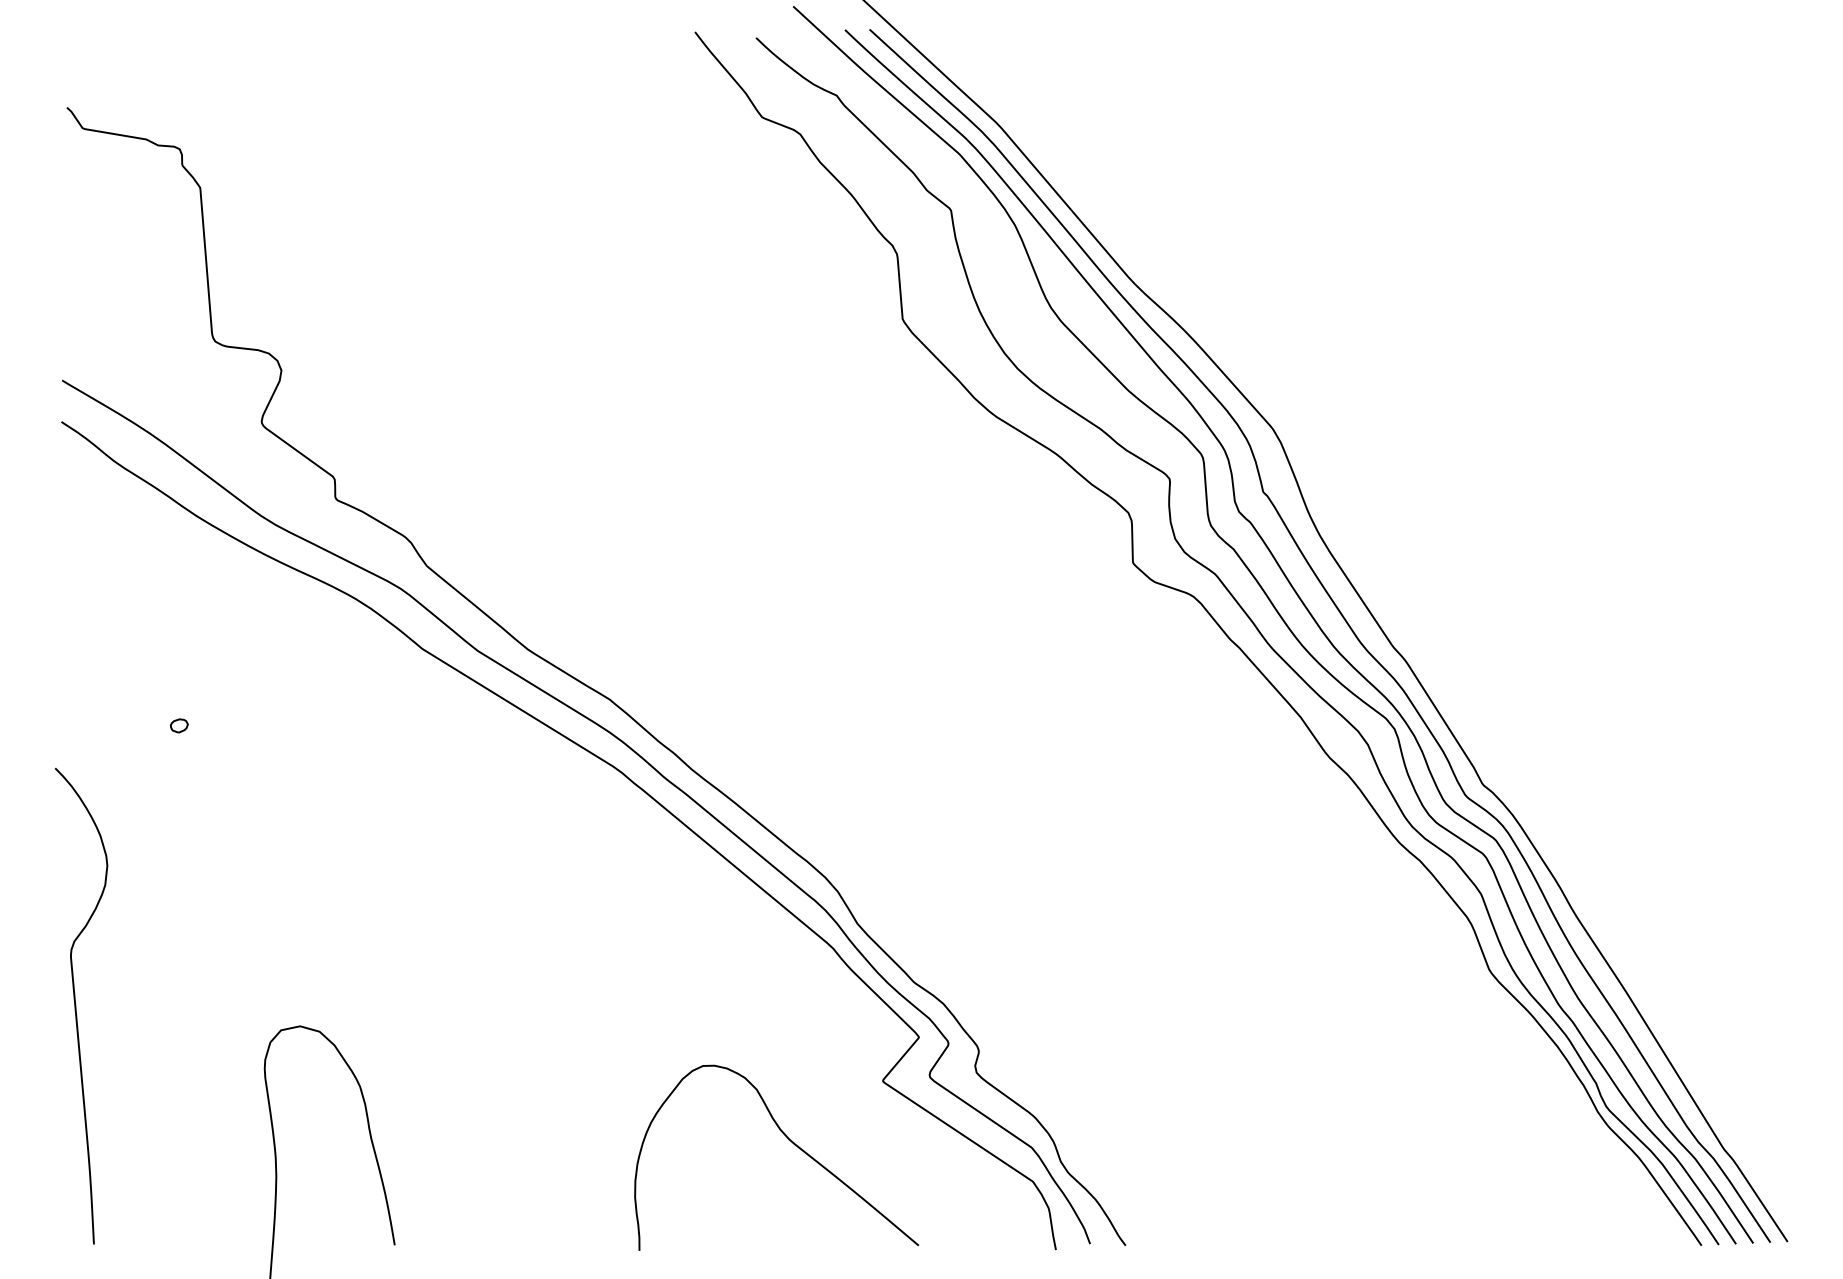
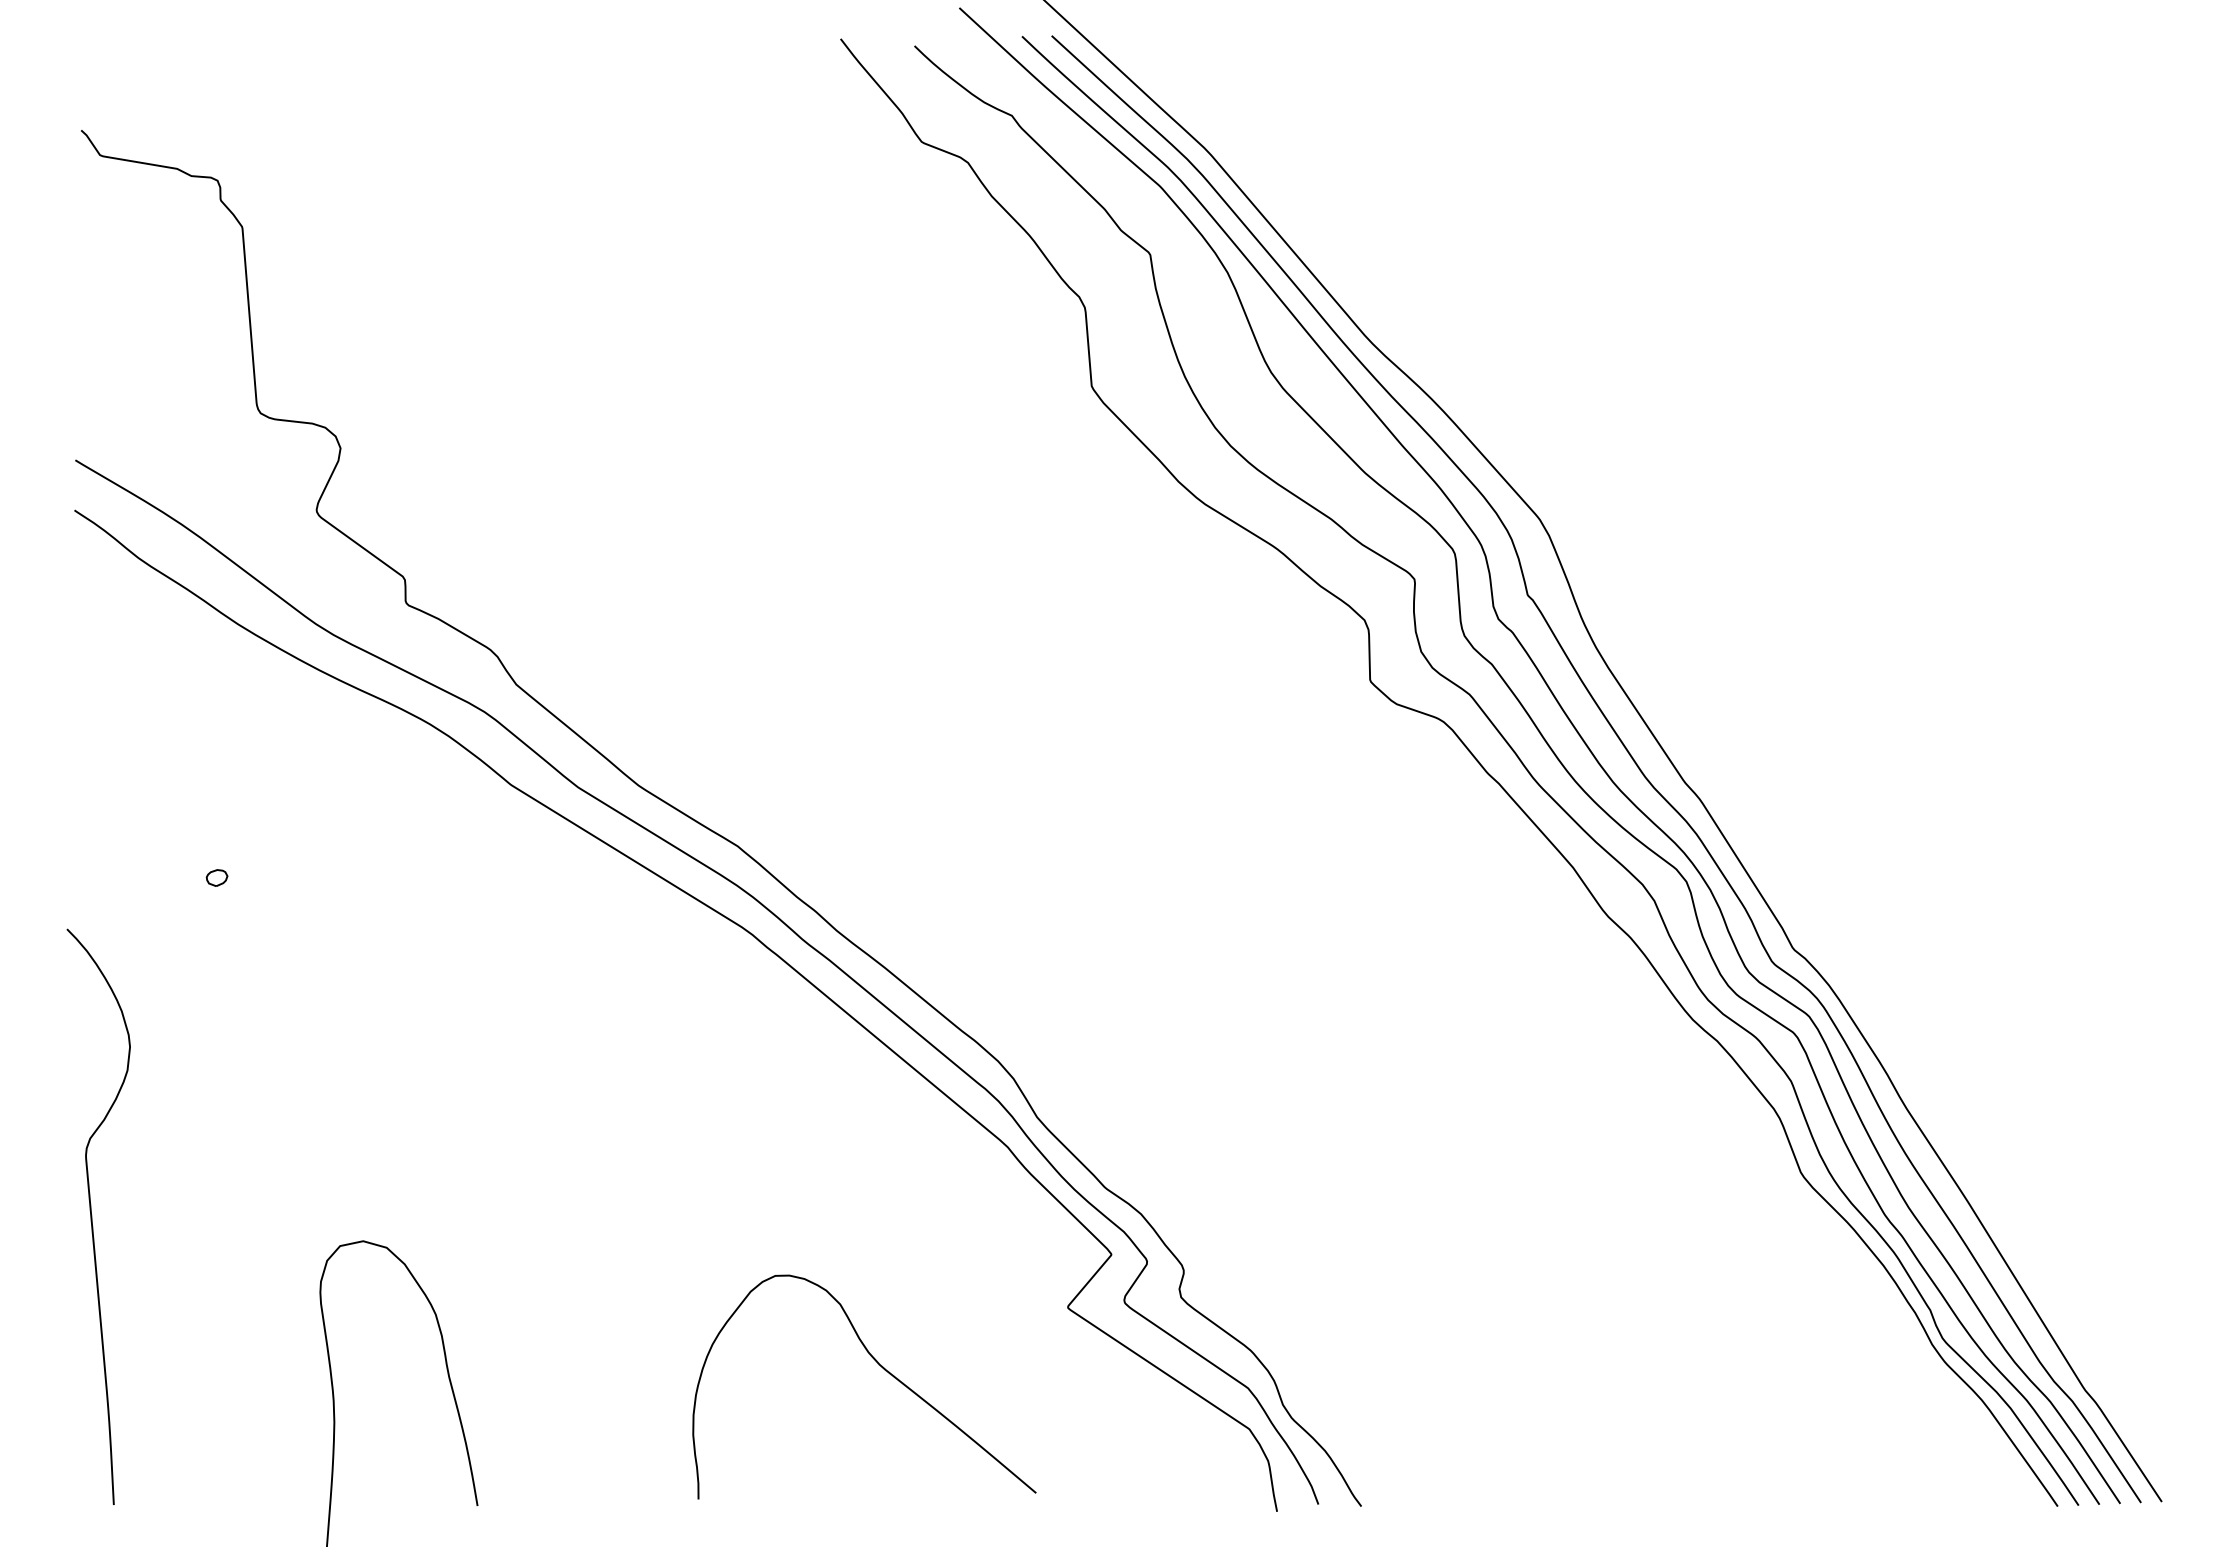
curve: (788, 1140) -> (878, 1366), moved

